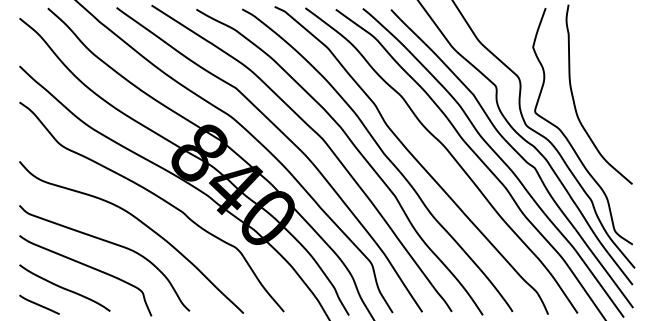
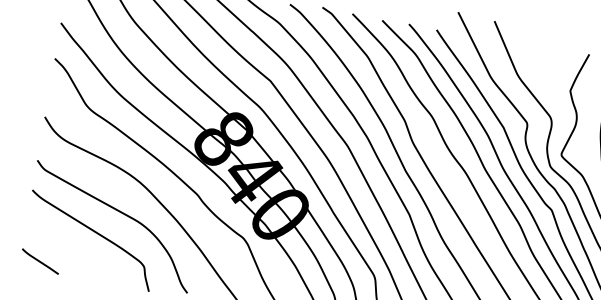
curve: (64, 287) -> (67, 248), removed

